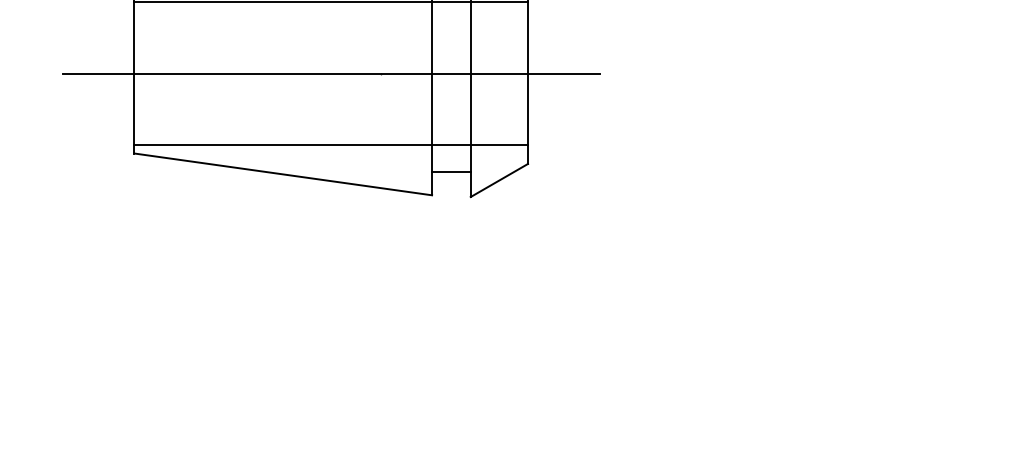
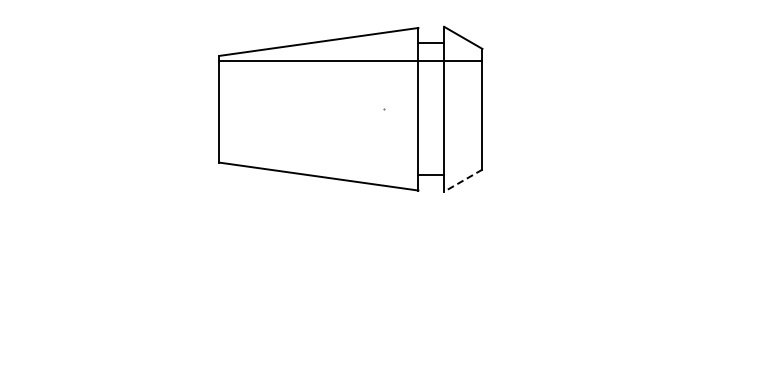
line: (330, 73) -> (350, 109), removed
line: (330, 145) -> (350, 157), removed
line: (498, 180) -> (462, 180), solid -> dashed

